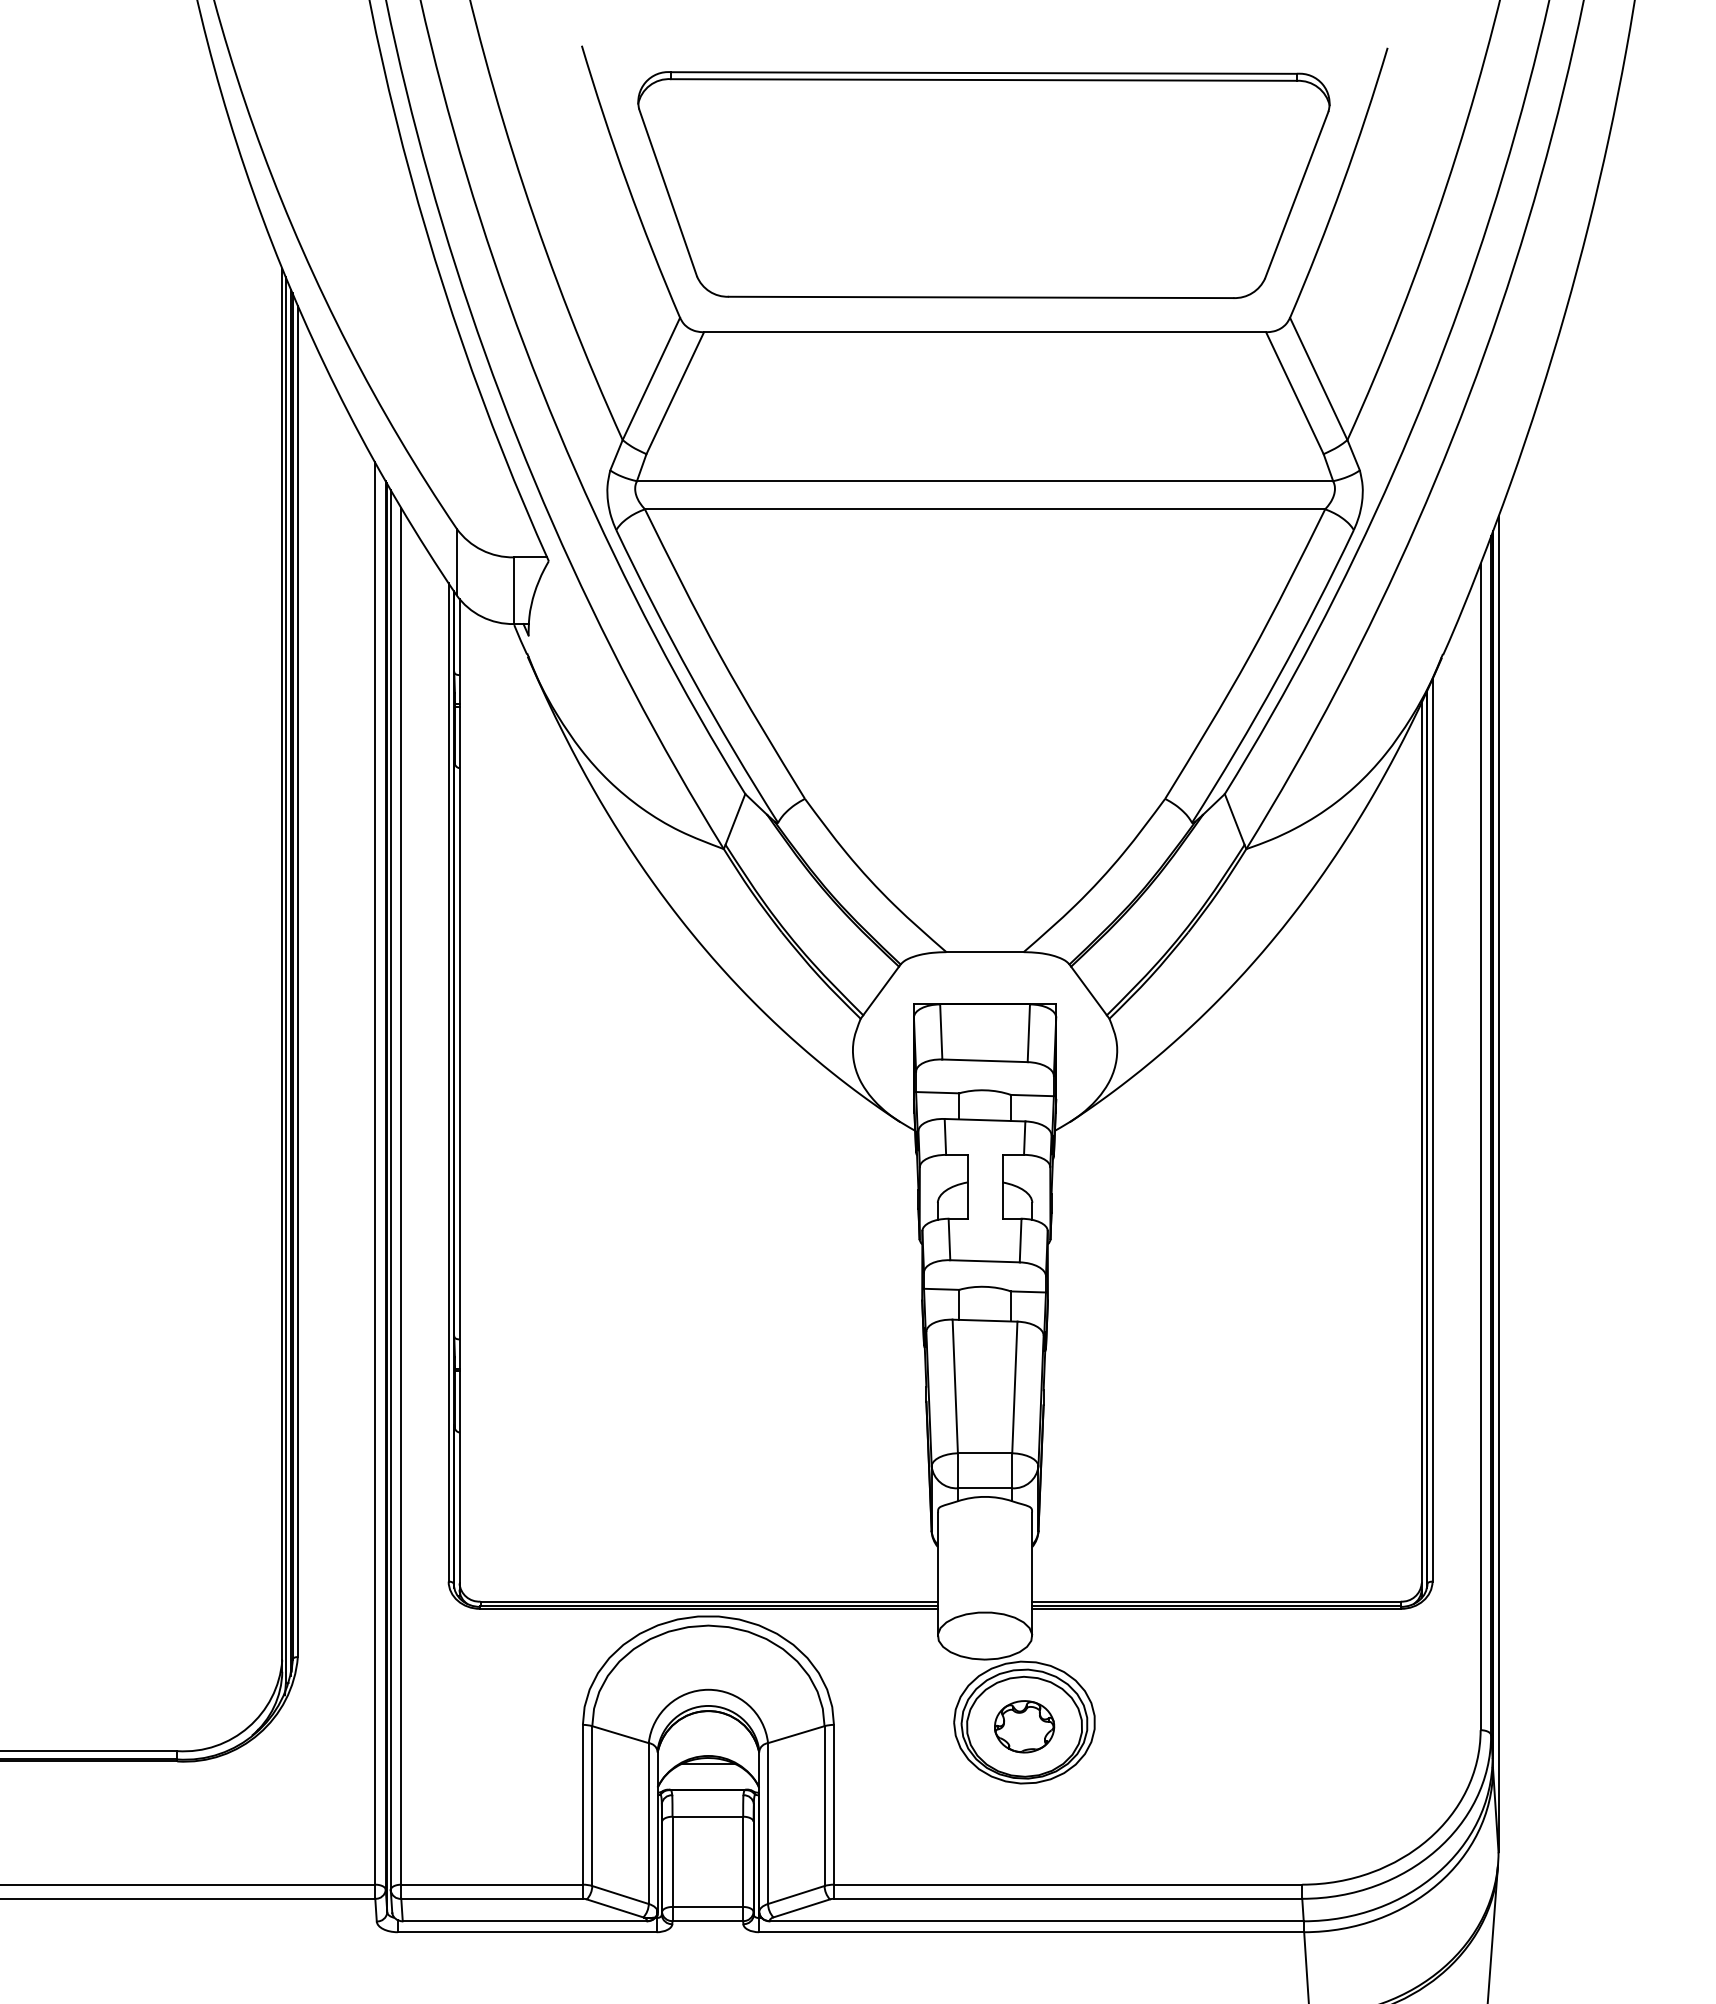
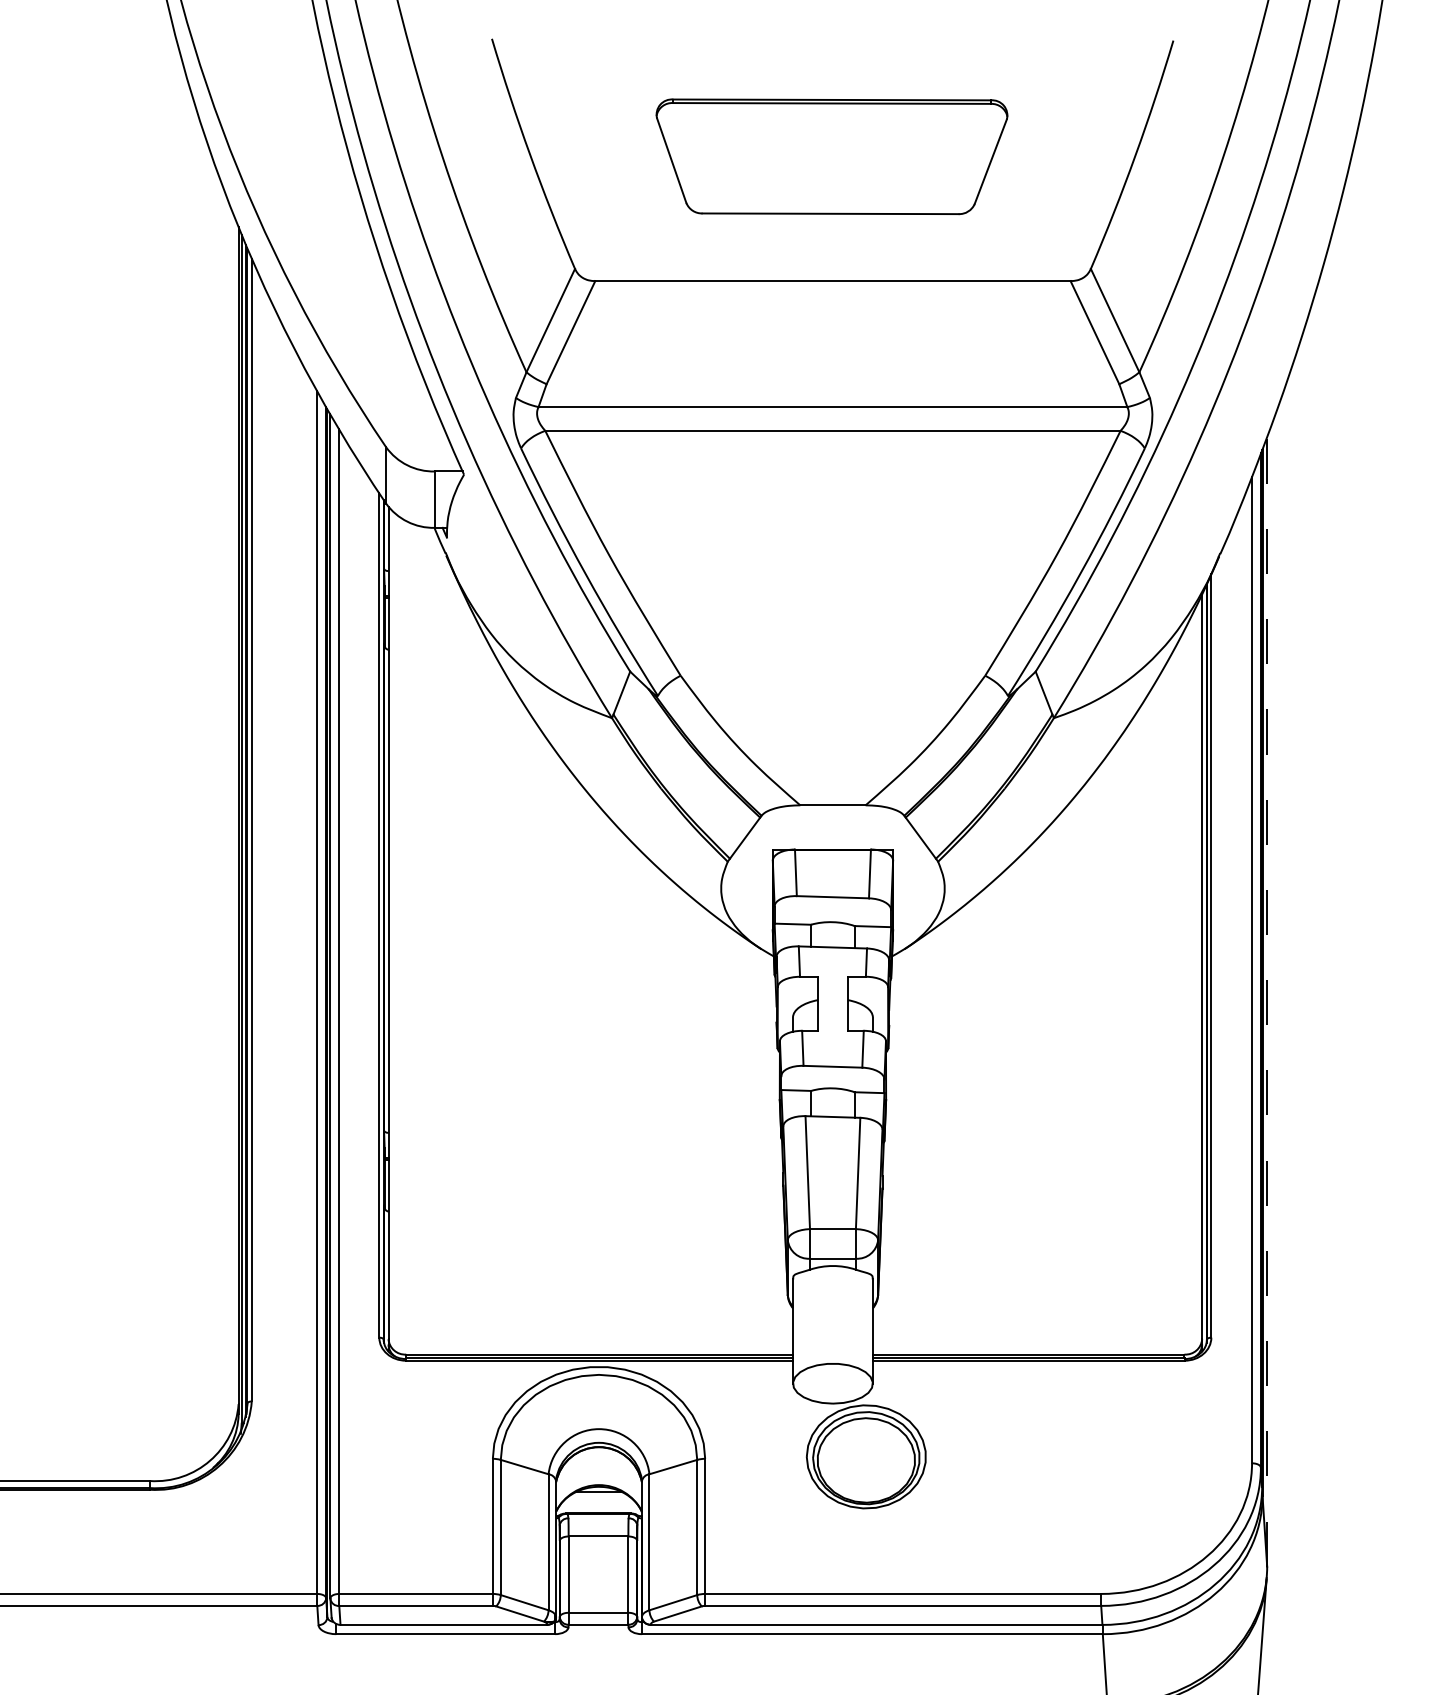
part: (983, 184) -> (831, 156), size x0.6
line: (1498, 1184) -> (1267, 1001), solid -> dashed
part: (1024, 1726) -> (866, 1460), removed

